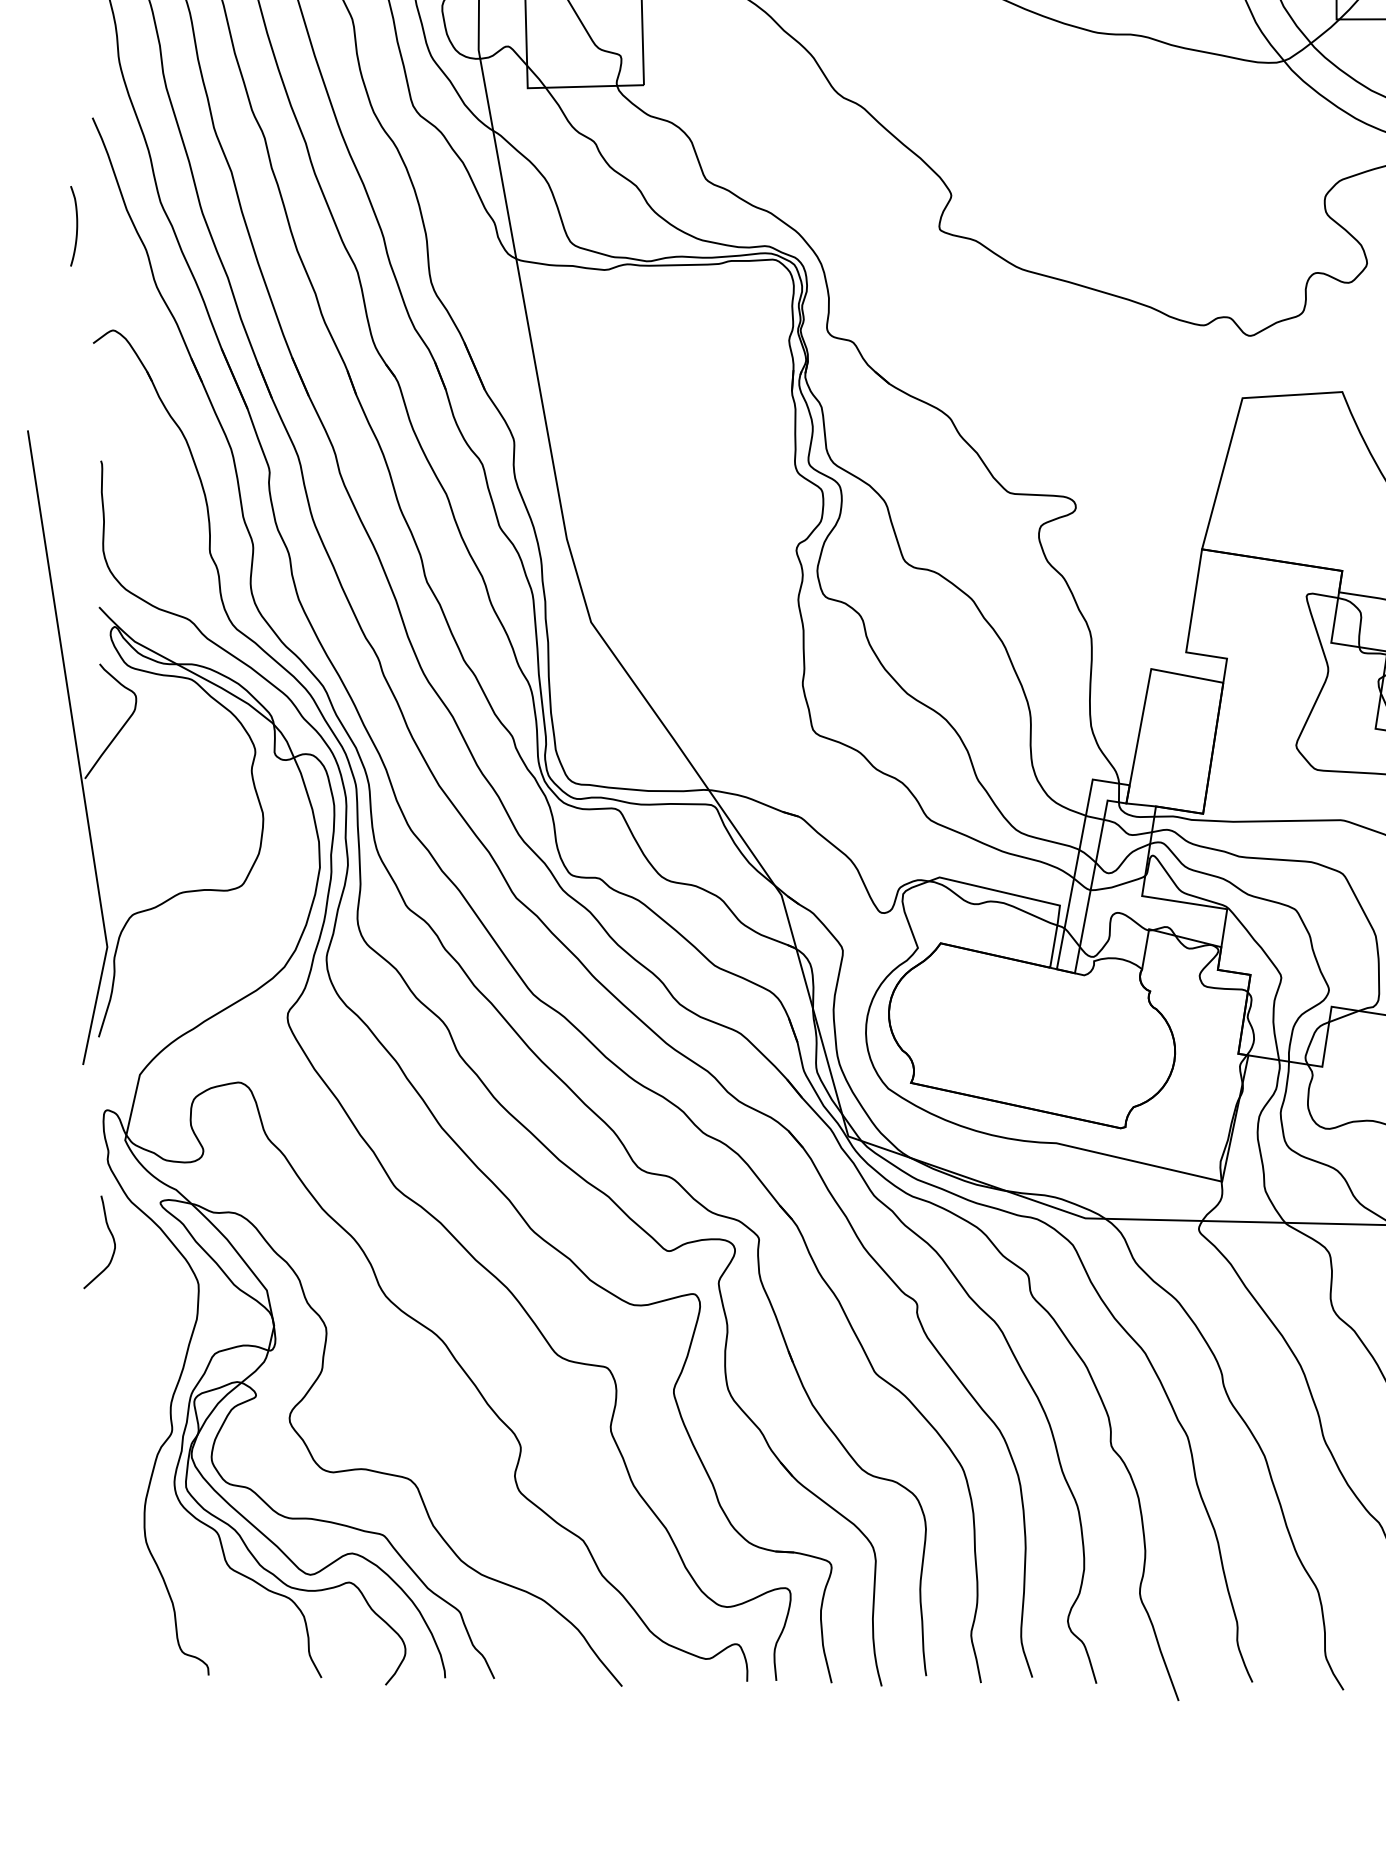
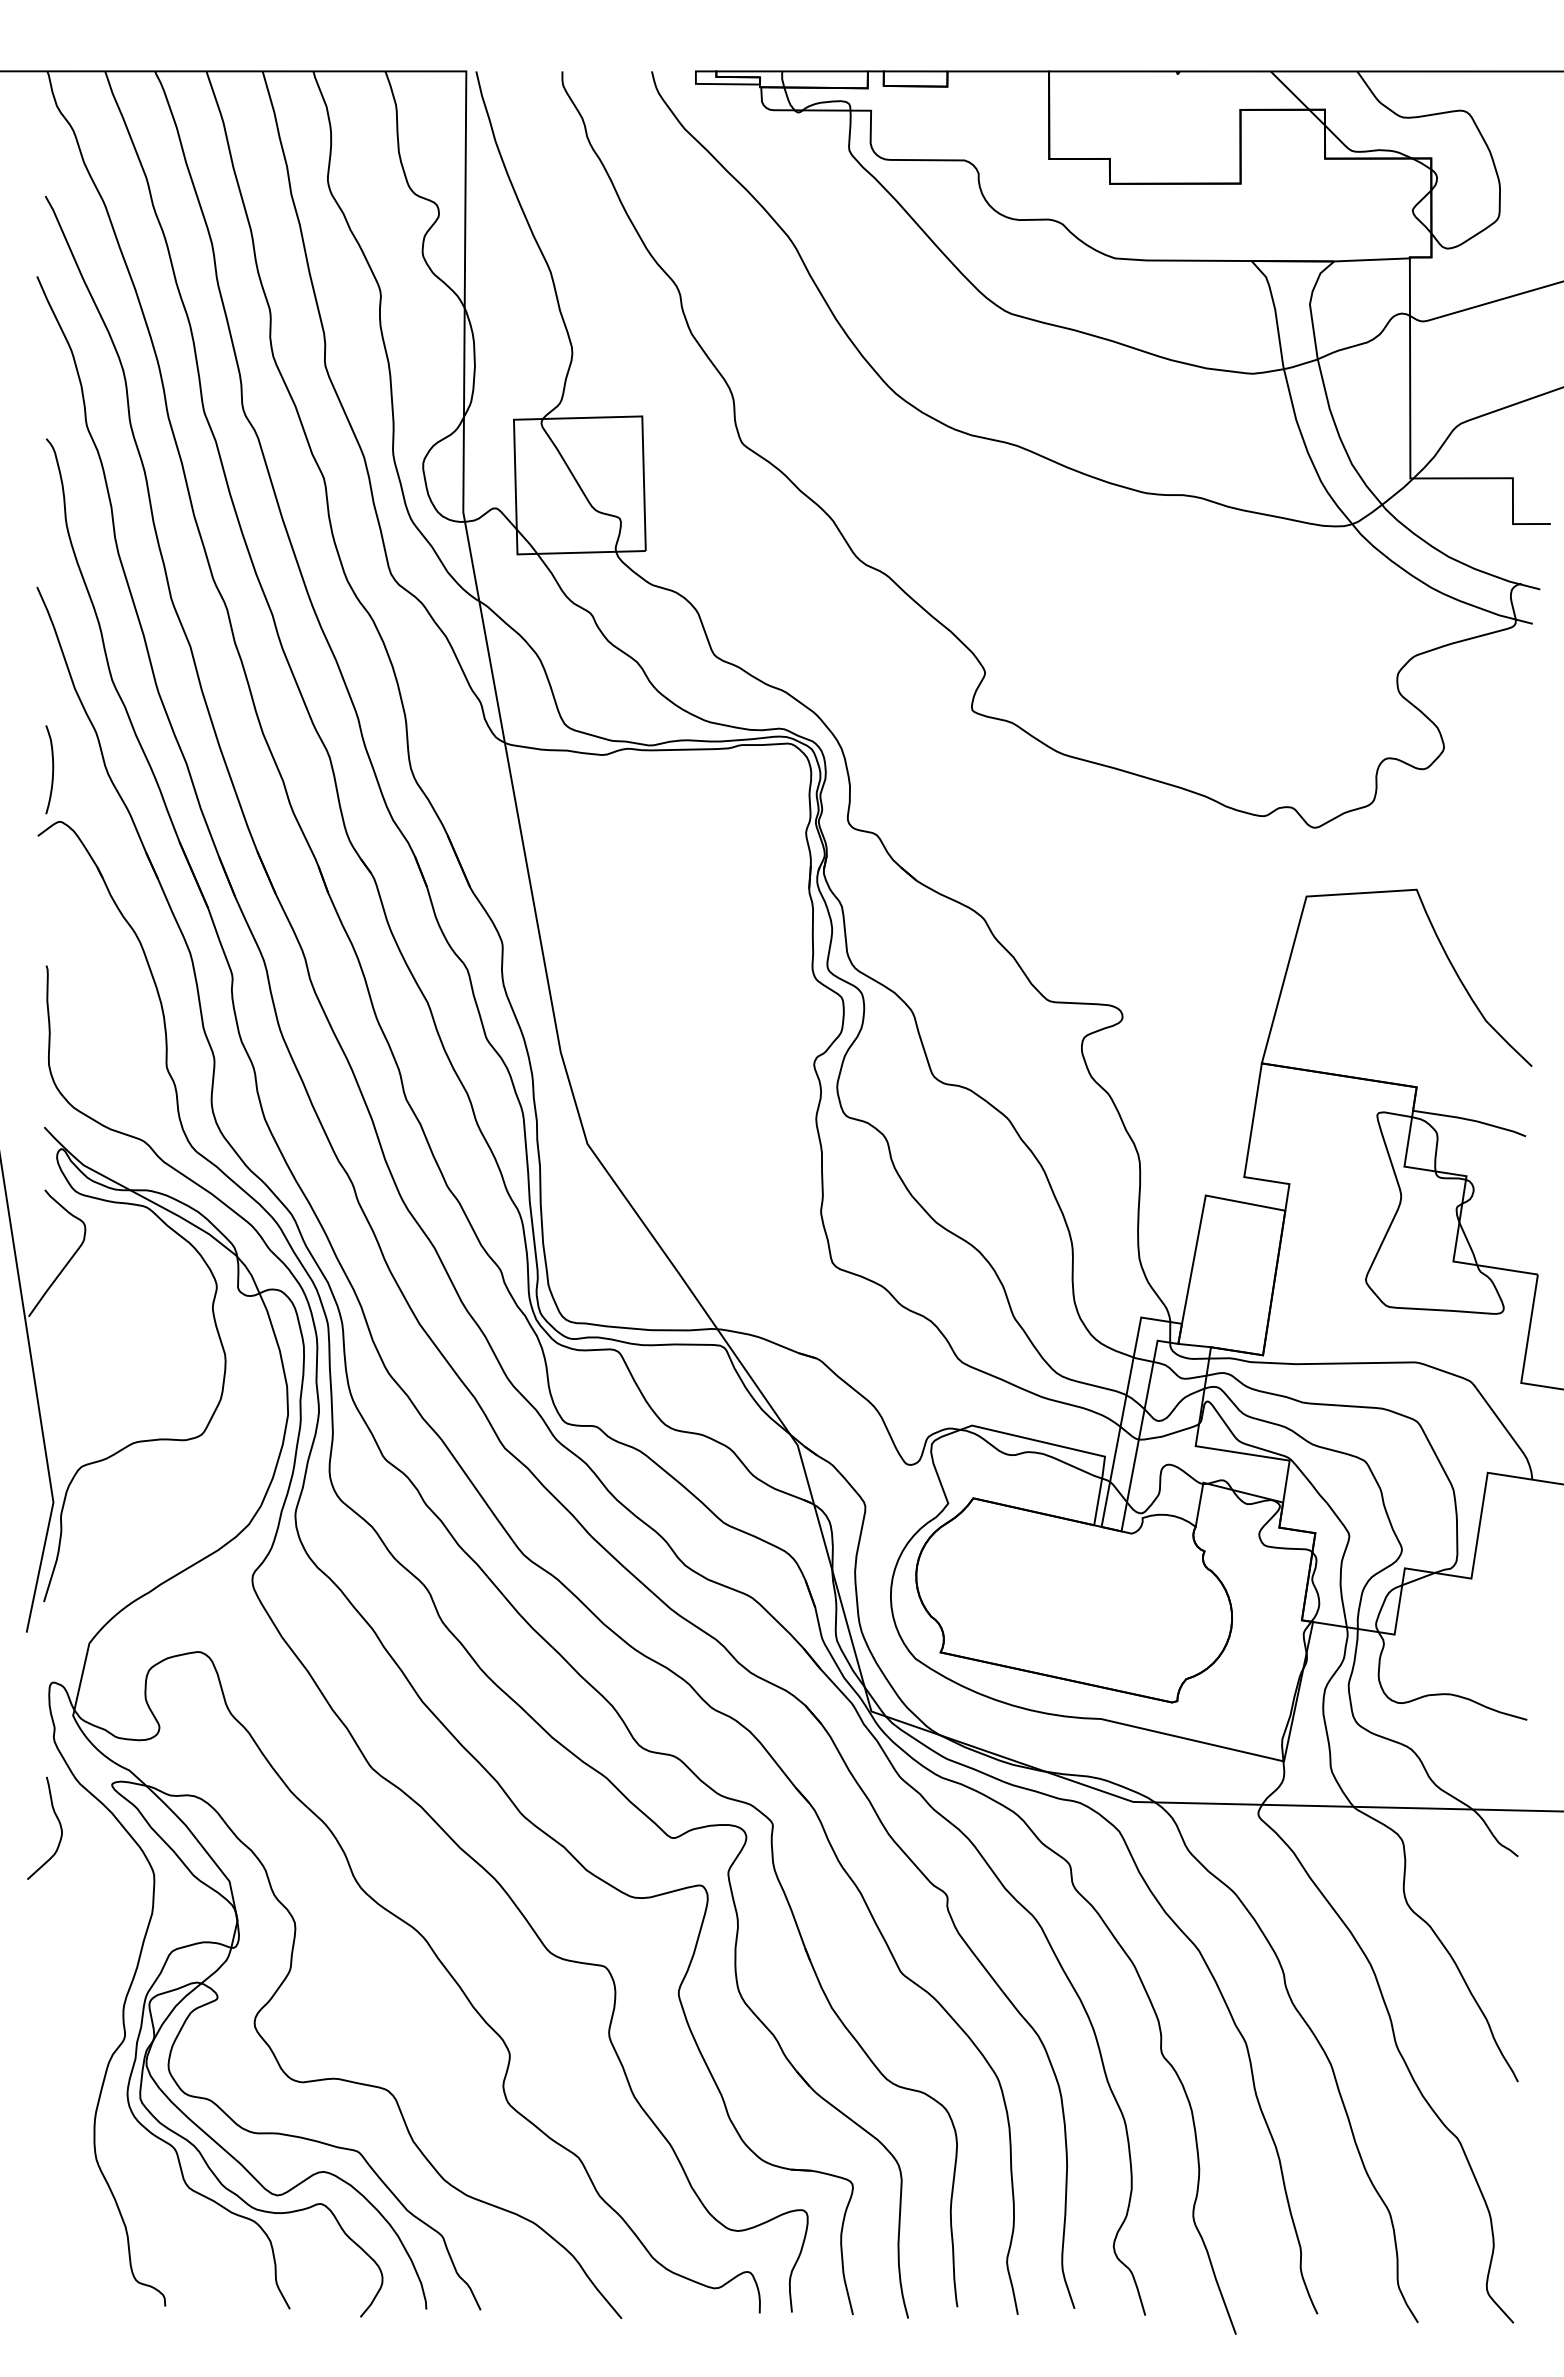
curve: (76, 226) -> (52, 769), moved

